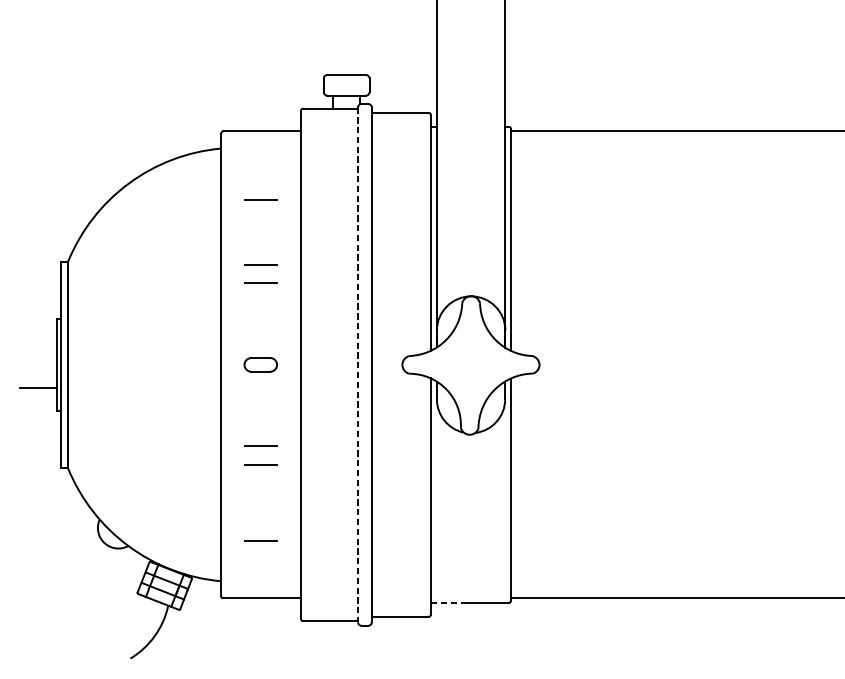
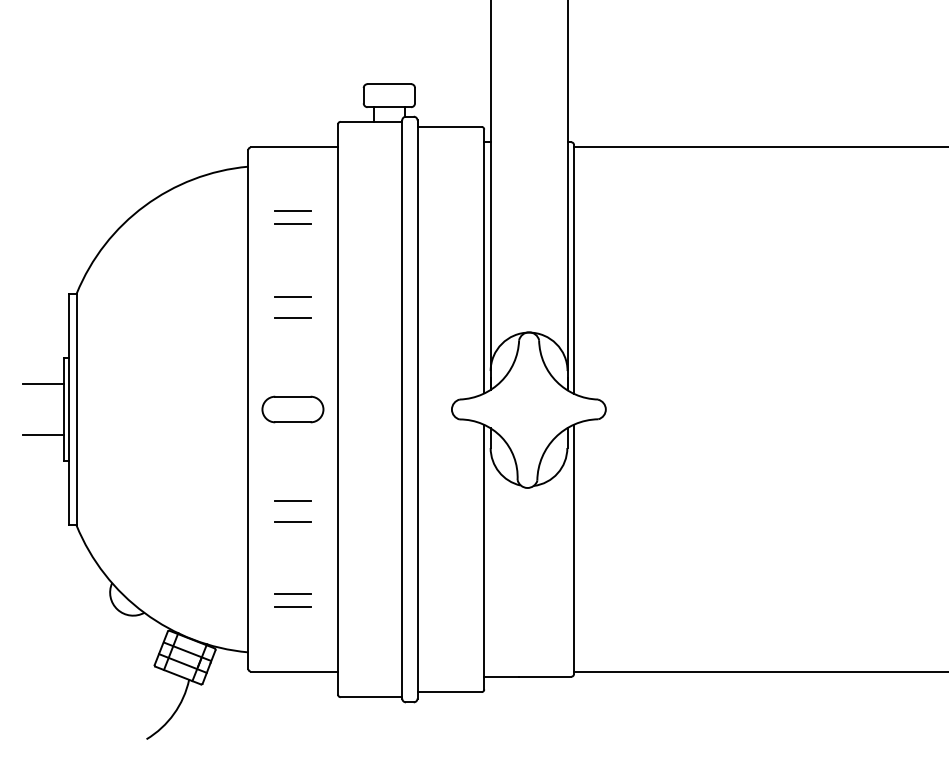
line: (260, 188) -> (292, 211), added
line: (37, 341) -> (42, 383), added
part: (260, 364) -> (292, 409), size x1.67
line: (358, 364) -> (402, 409), dashed -> solid
line: (260, 529) -> (292, 594), added
line: (447, 602) -> (502, 676), dashed -> solid

